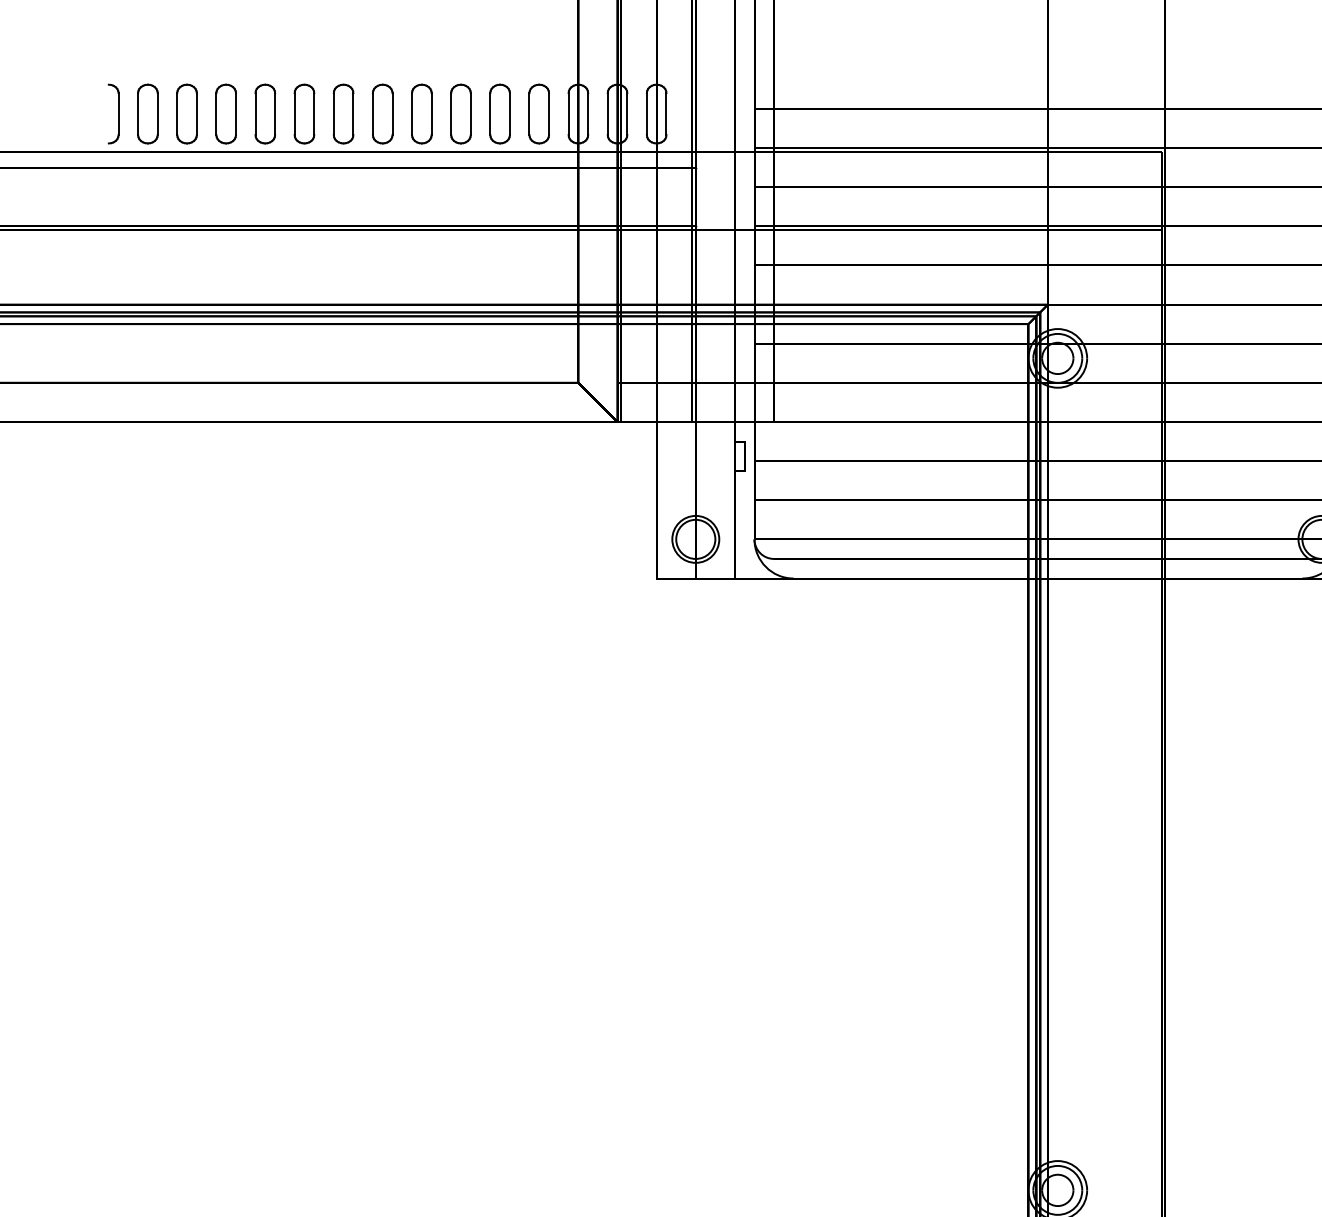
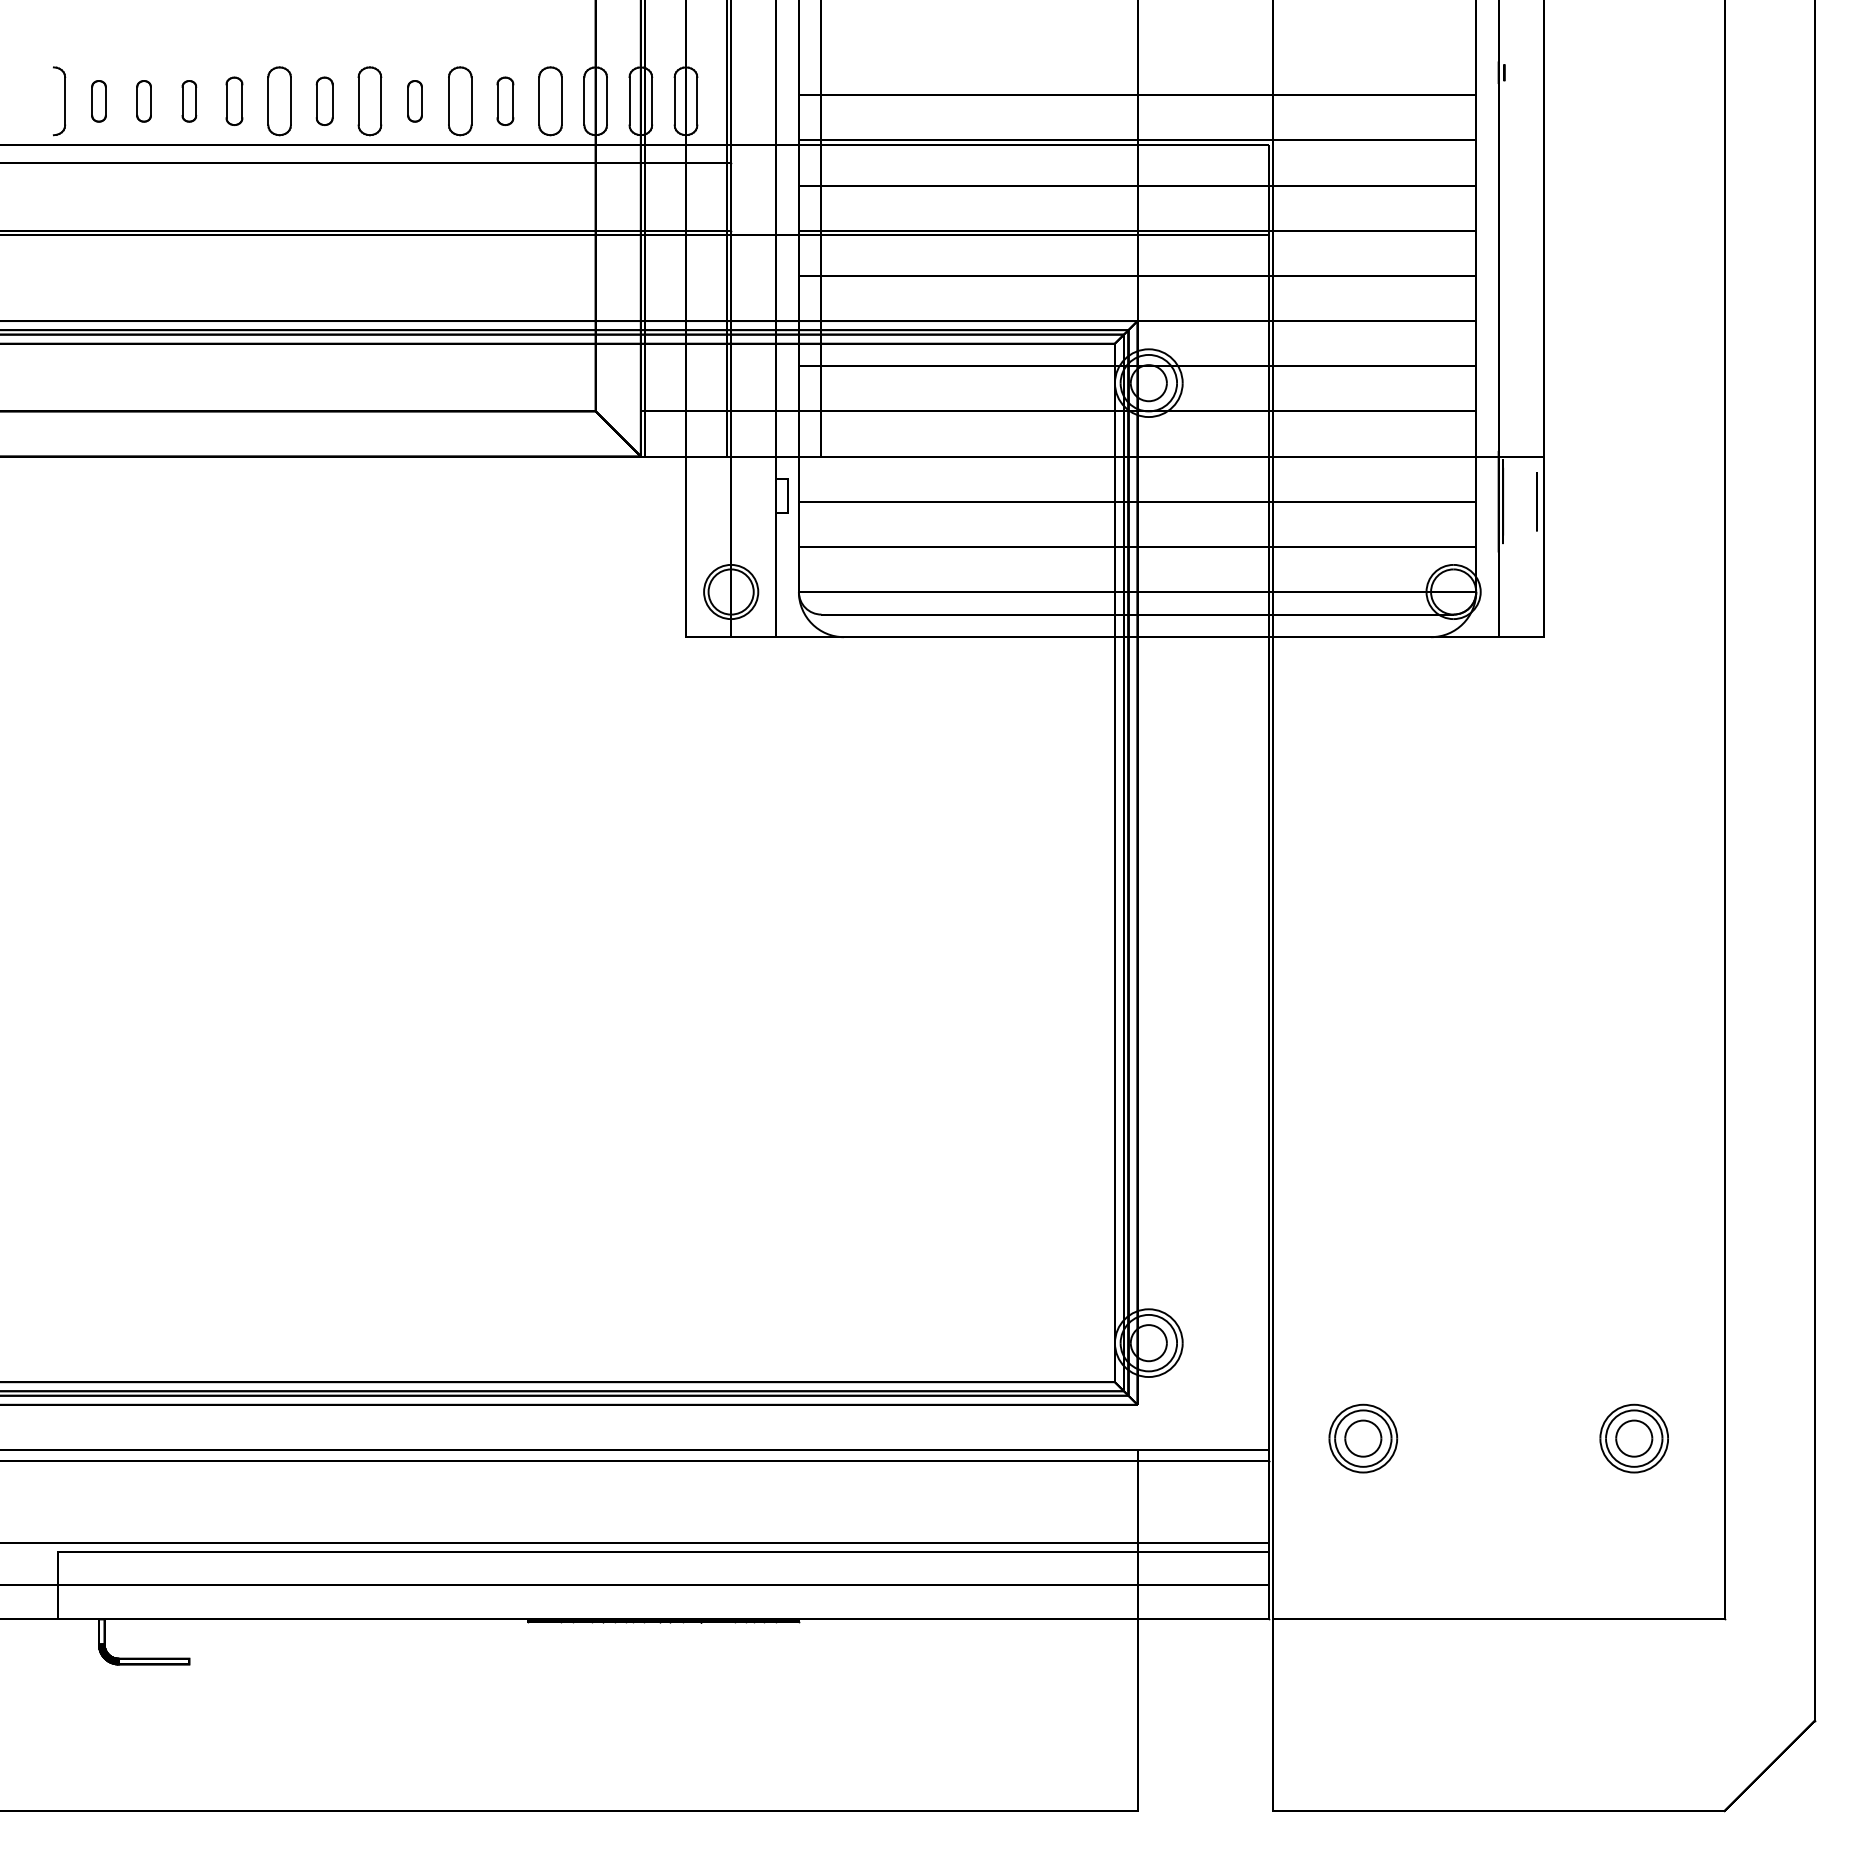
part: (147, 114) -> (98, 101), size x0.6
part: (186, 114) -> (143, 101), size x0.6
part: (226, 114) -> (189, 101), size x0.6
part: (265, 114) -> (234, 101), size x0.7
part: (343, 114) -> (324, 101), size x0.7
part: (421, 114) -> (414, 101), size x0.6
part: (500, 114) -> (505, 101), size x0.7

